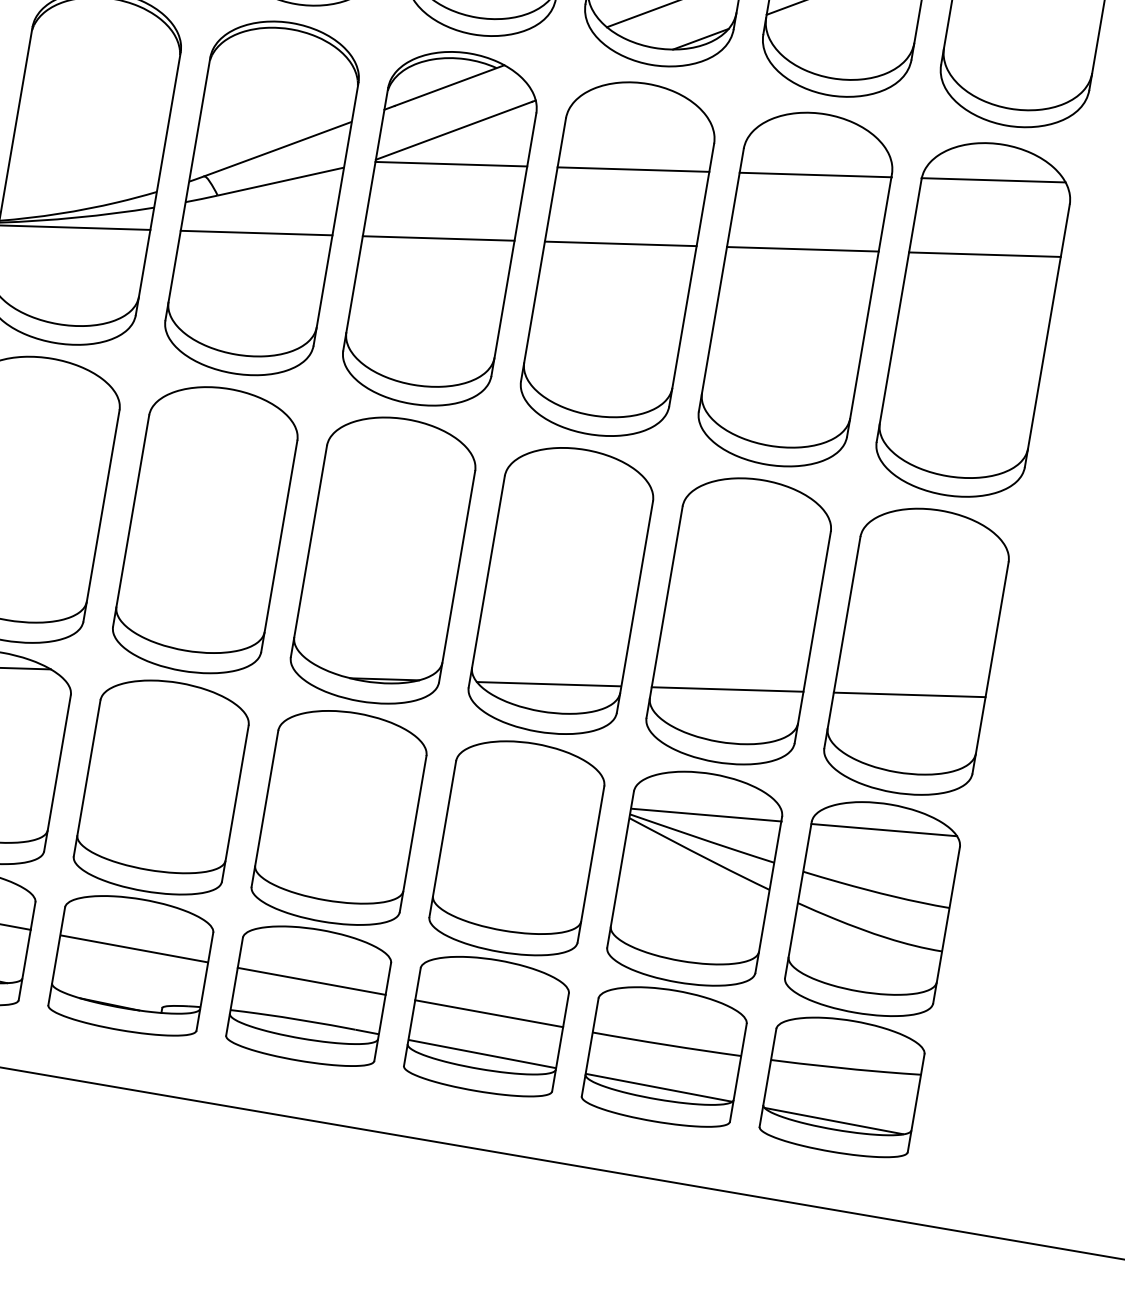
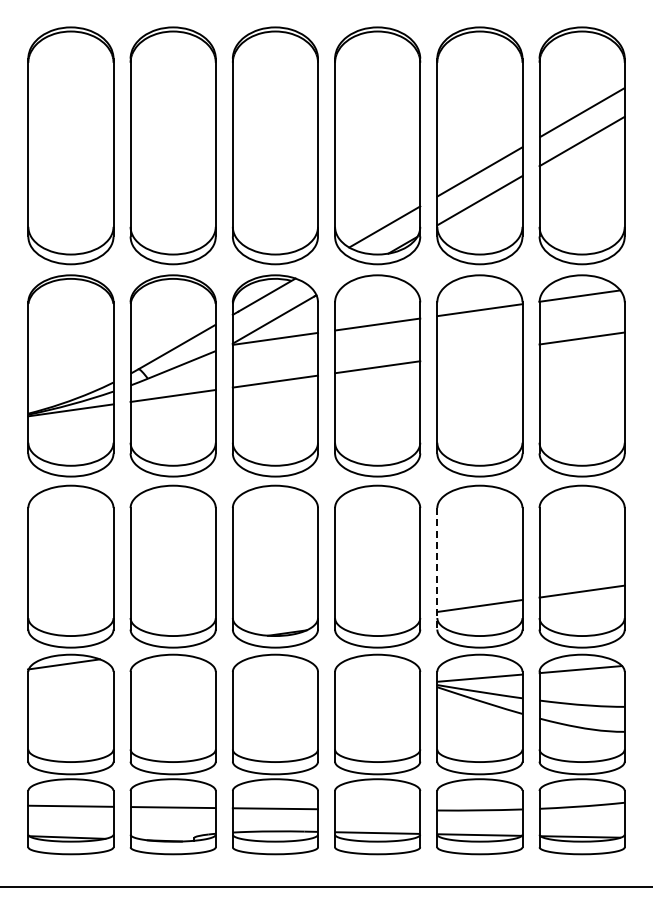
line: (802, 248) -> (479, 352), removed
line: (664, 611) -> (437, 568), solid -> dashed
line: (548, 683) -> (379, 619), removed
line: (489, 1012) -> (377, 809), removed

